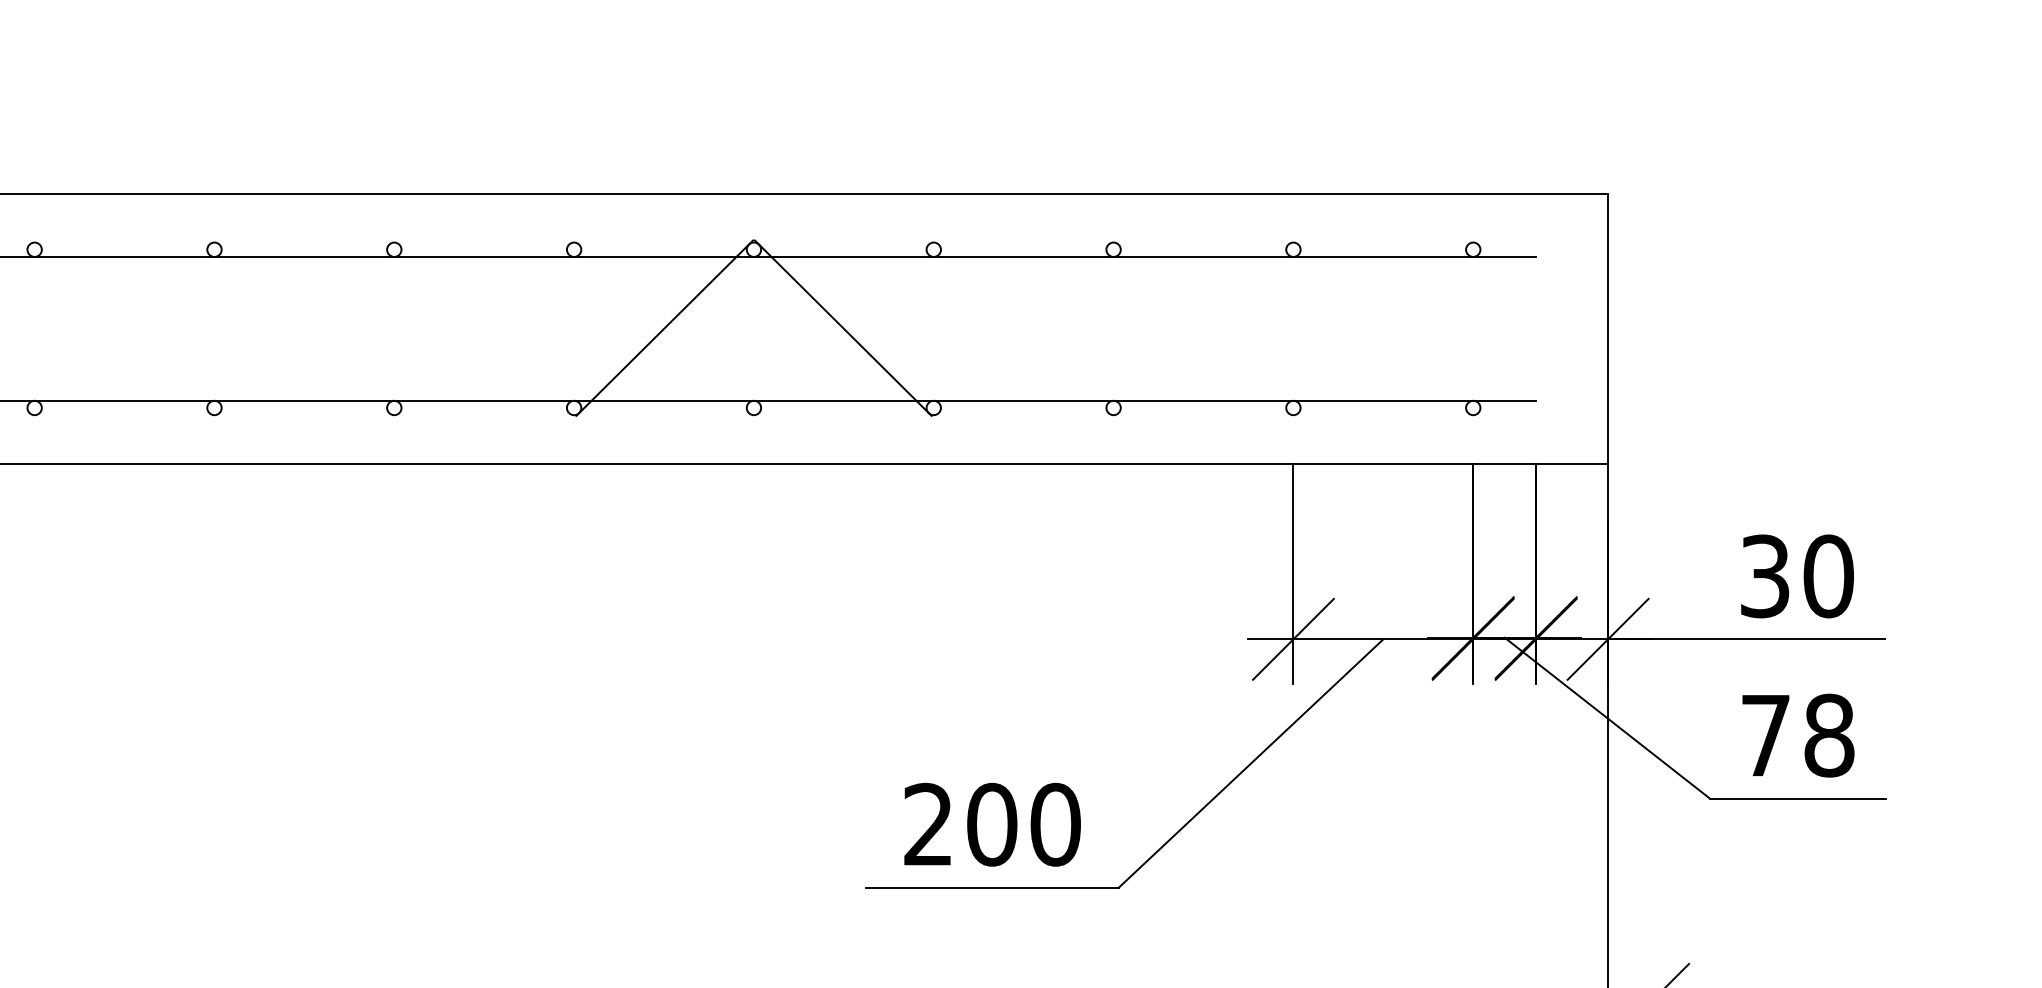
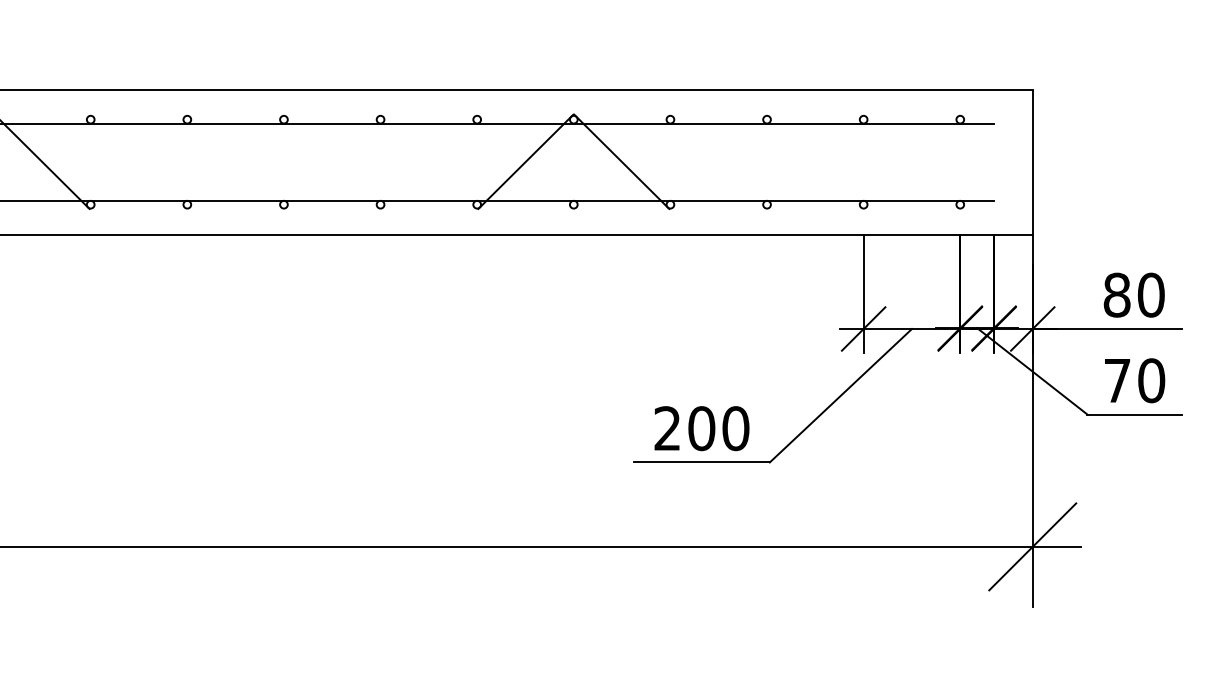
text: (1764, 575) -> (1116, 294), 30 -> 80
text: (1829, 735) -> (1151, 380), 78 -> 70

